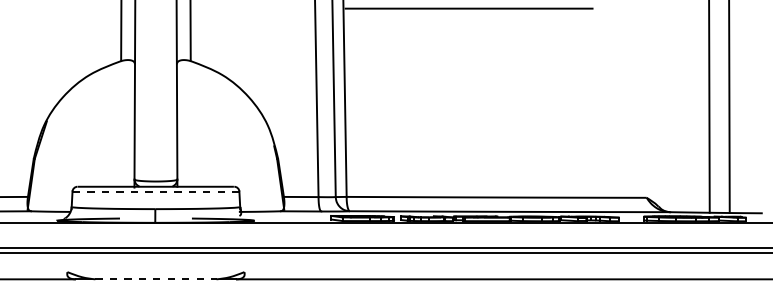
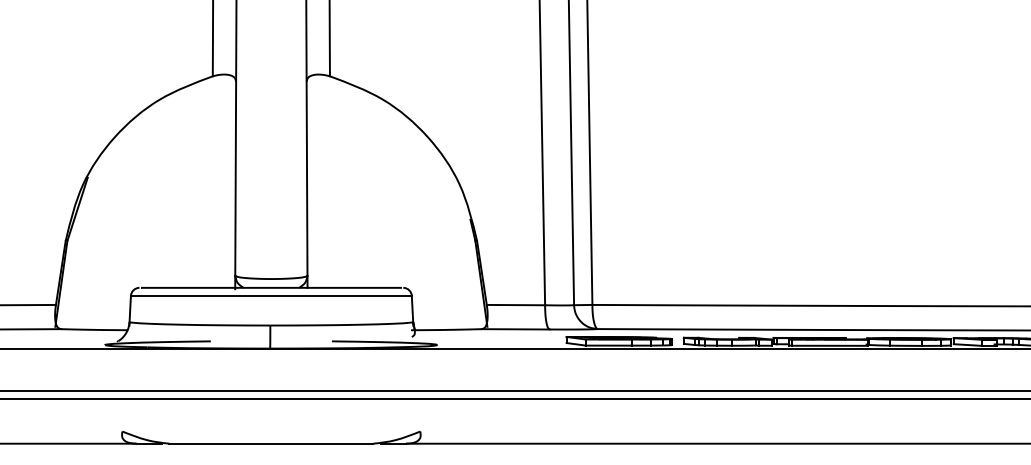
line: (155, 191) -> (270, 295), dashed -> solid
line: (155, 279) -> (270, 443), dashed -> solid

